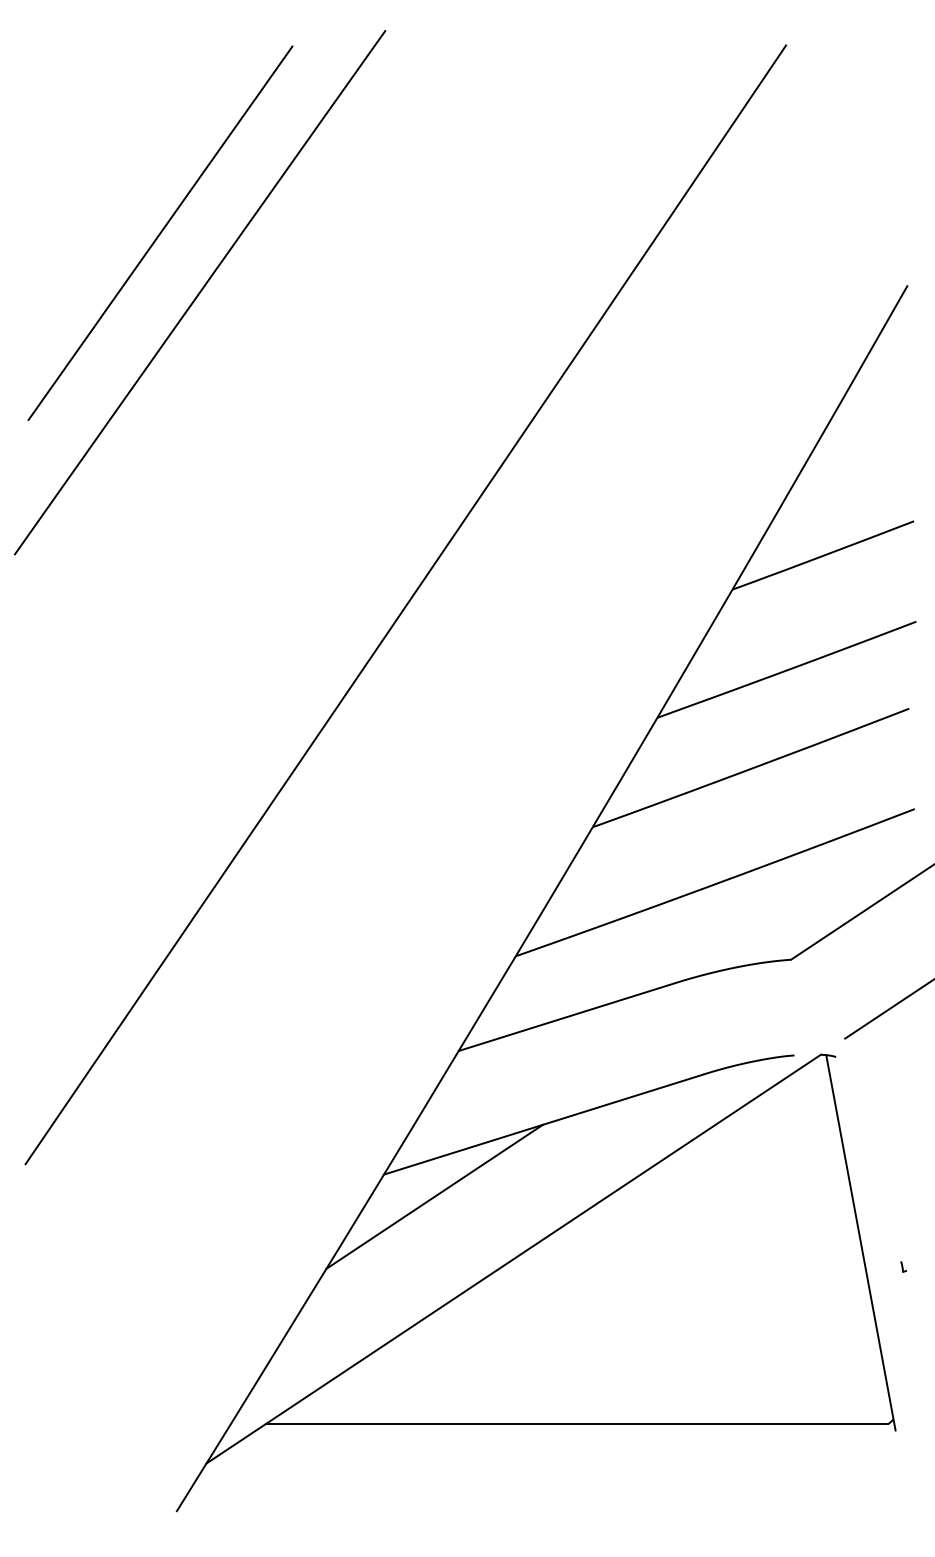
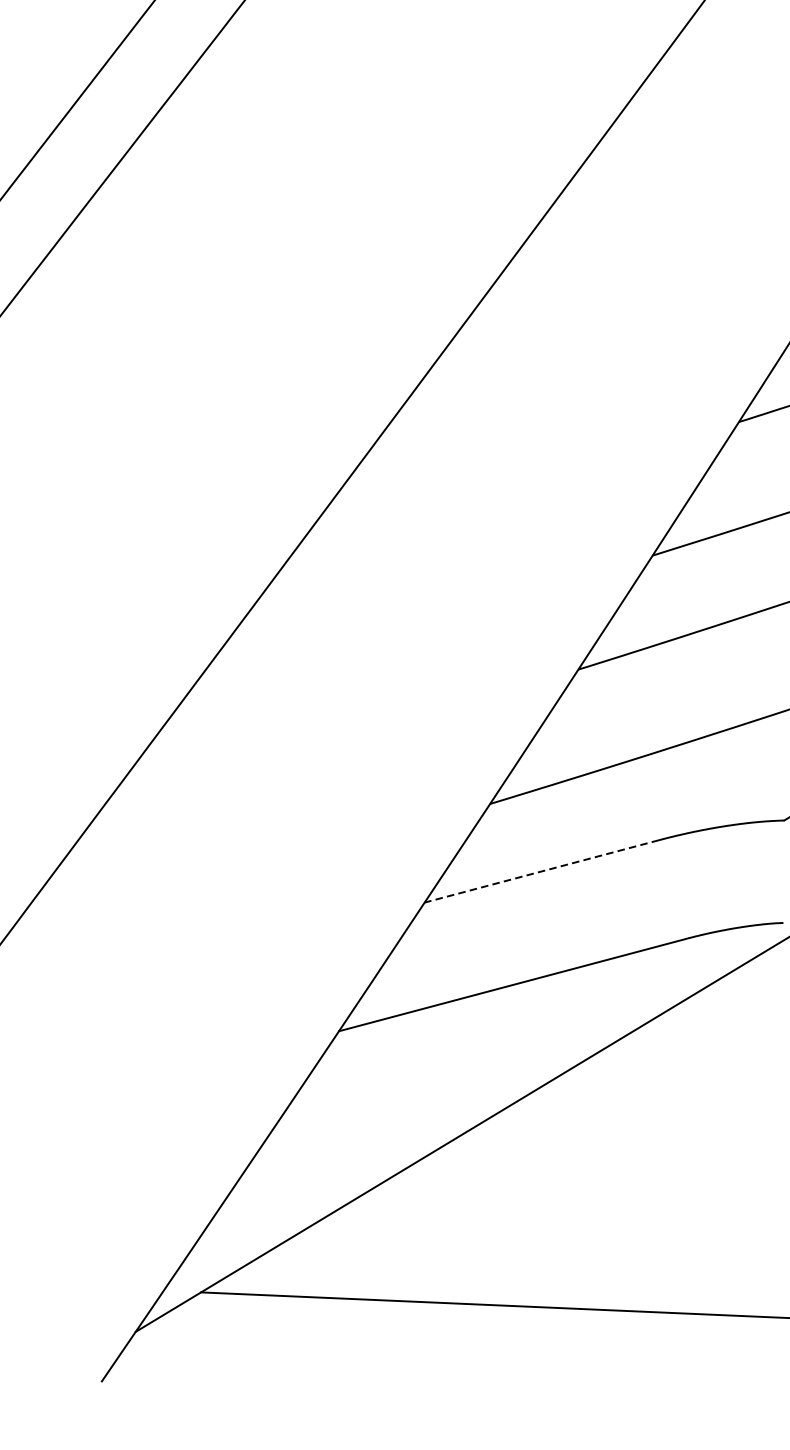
line: (566, 1017) -> (541, 871), solid -> dashed
line: (434, 1196) -> (392, 1056), removed

